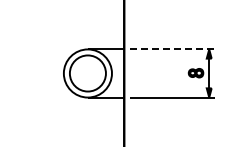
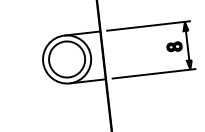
line: (172, 49) -> (148, 26), dashed -> solid

